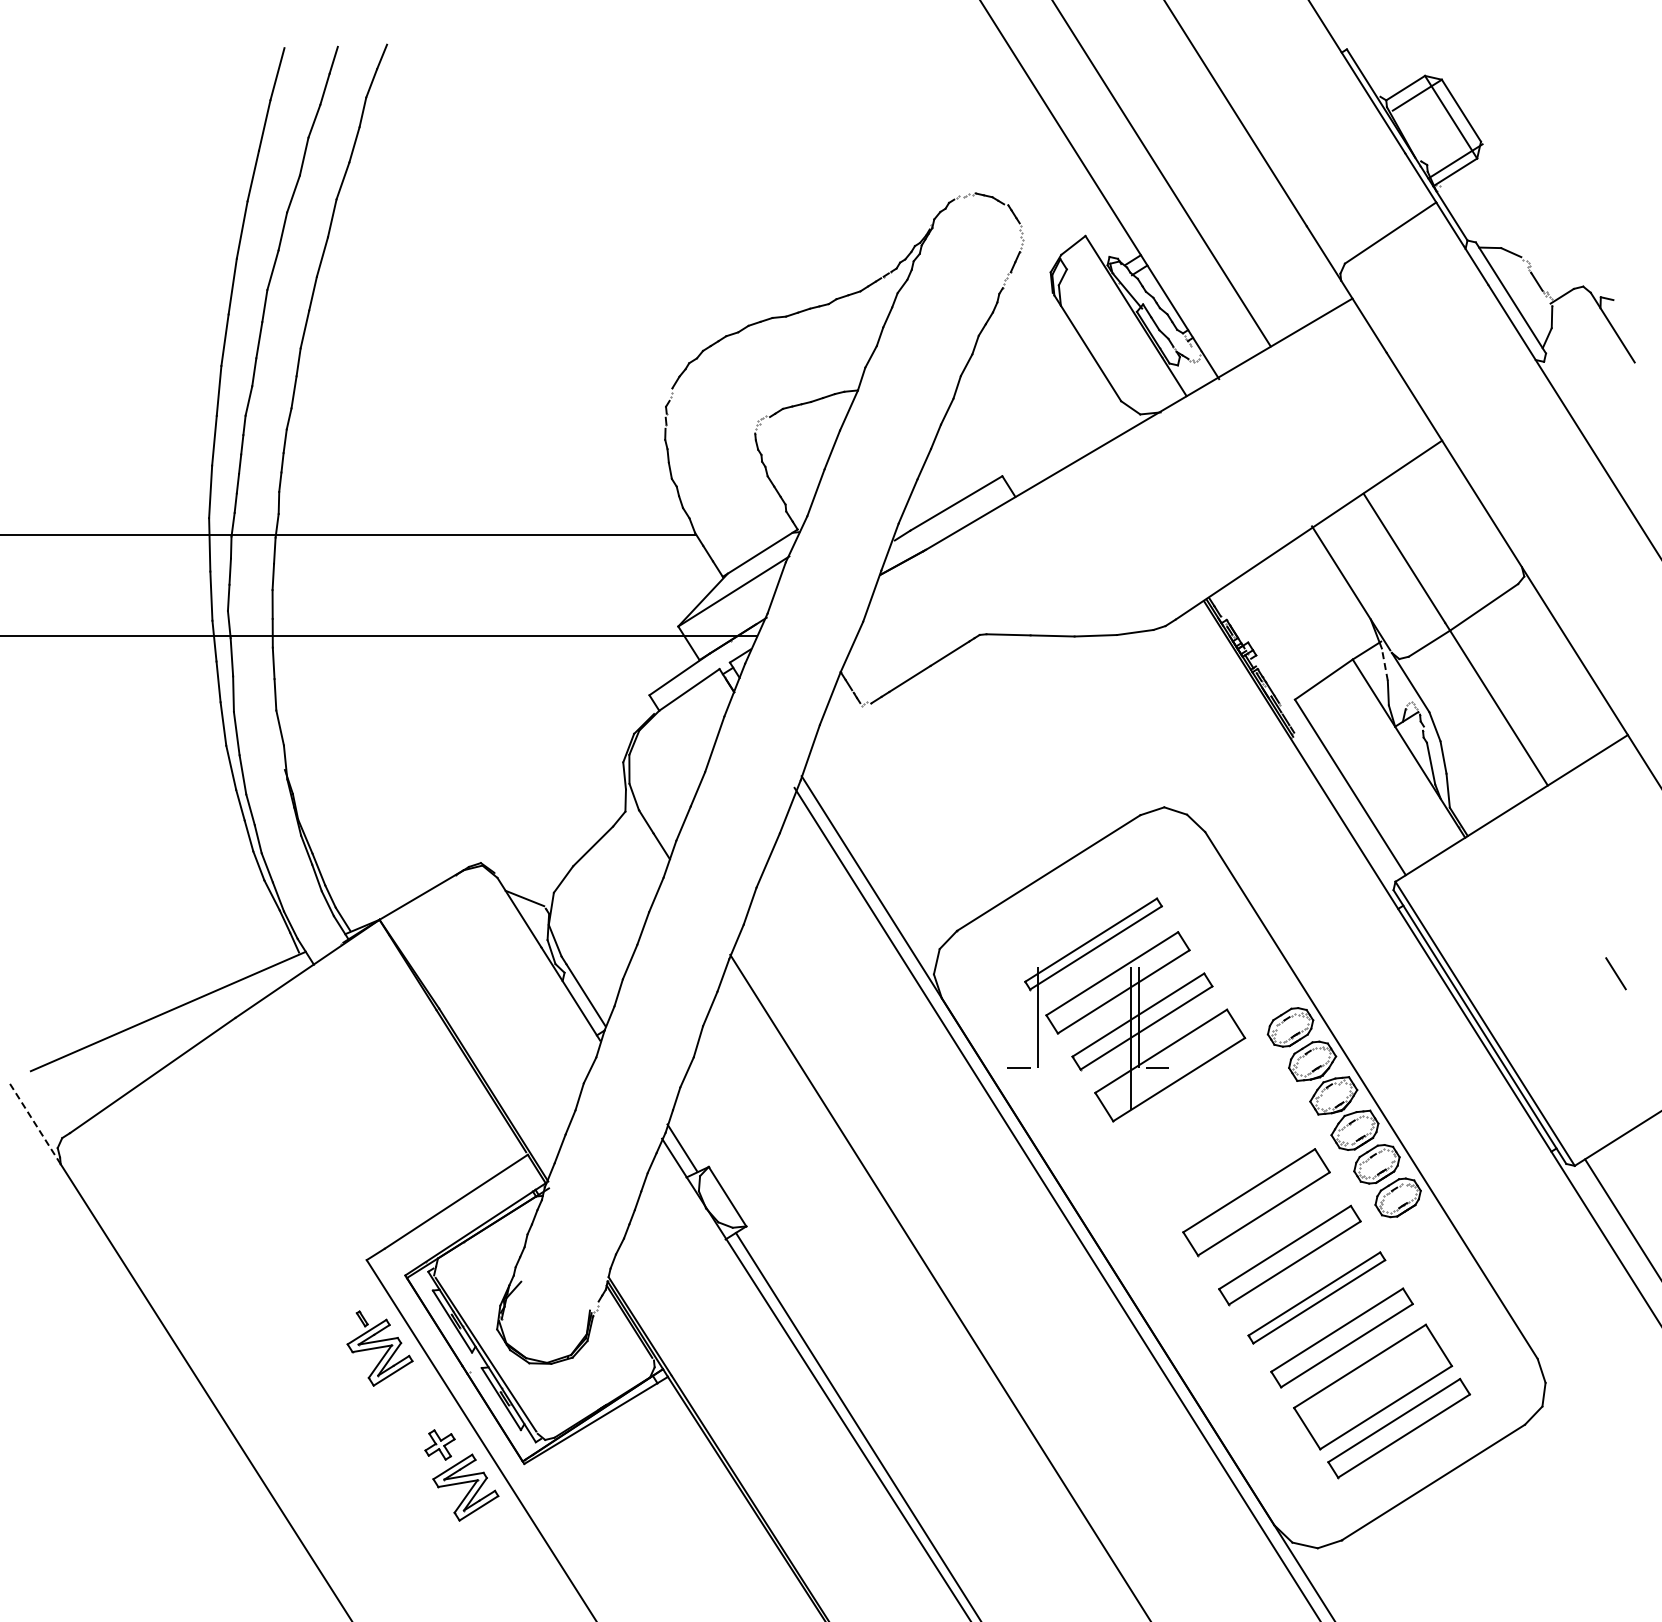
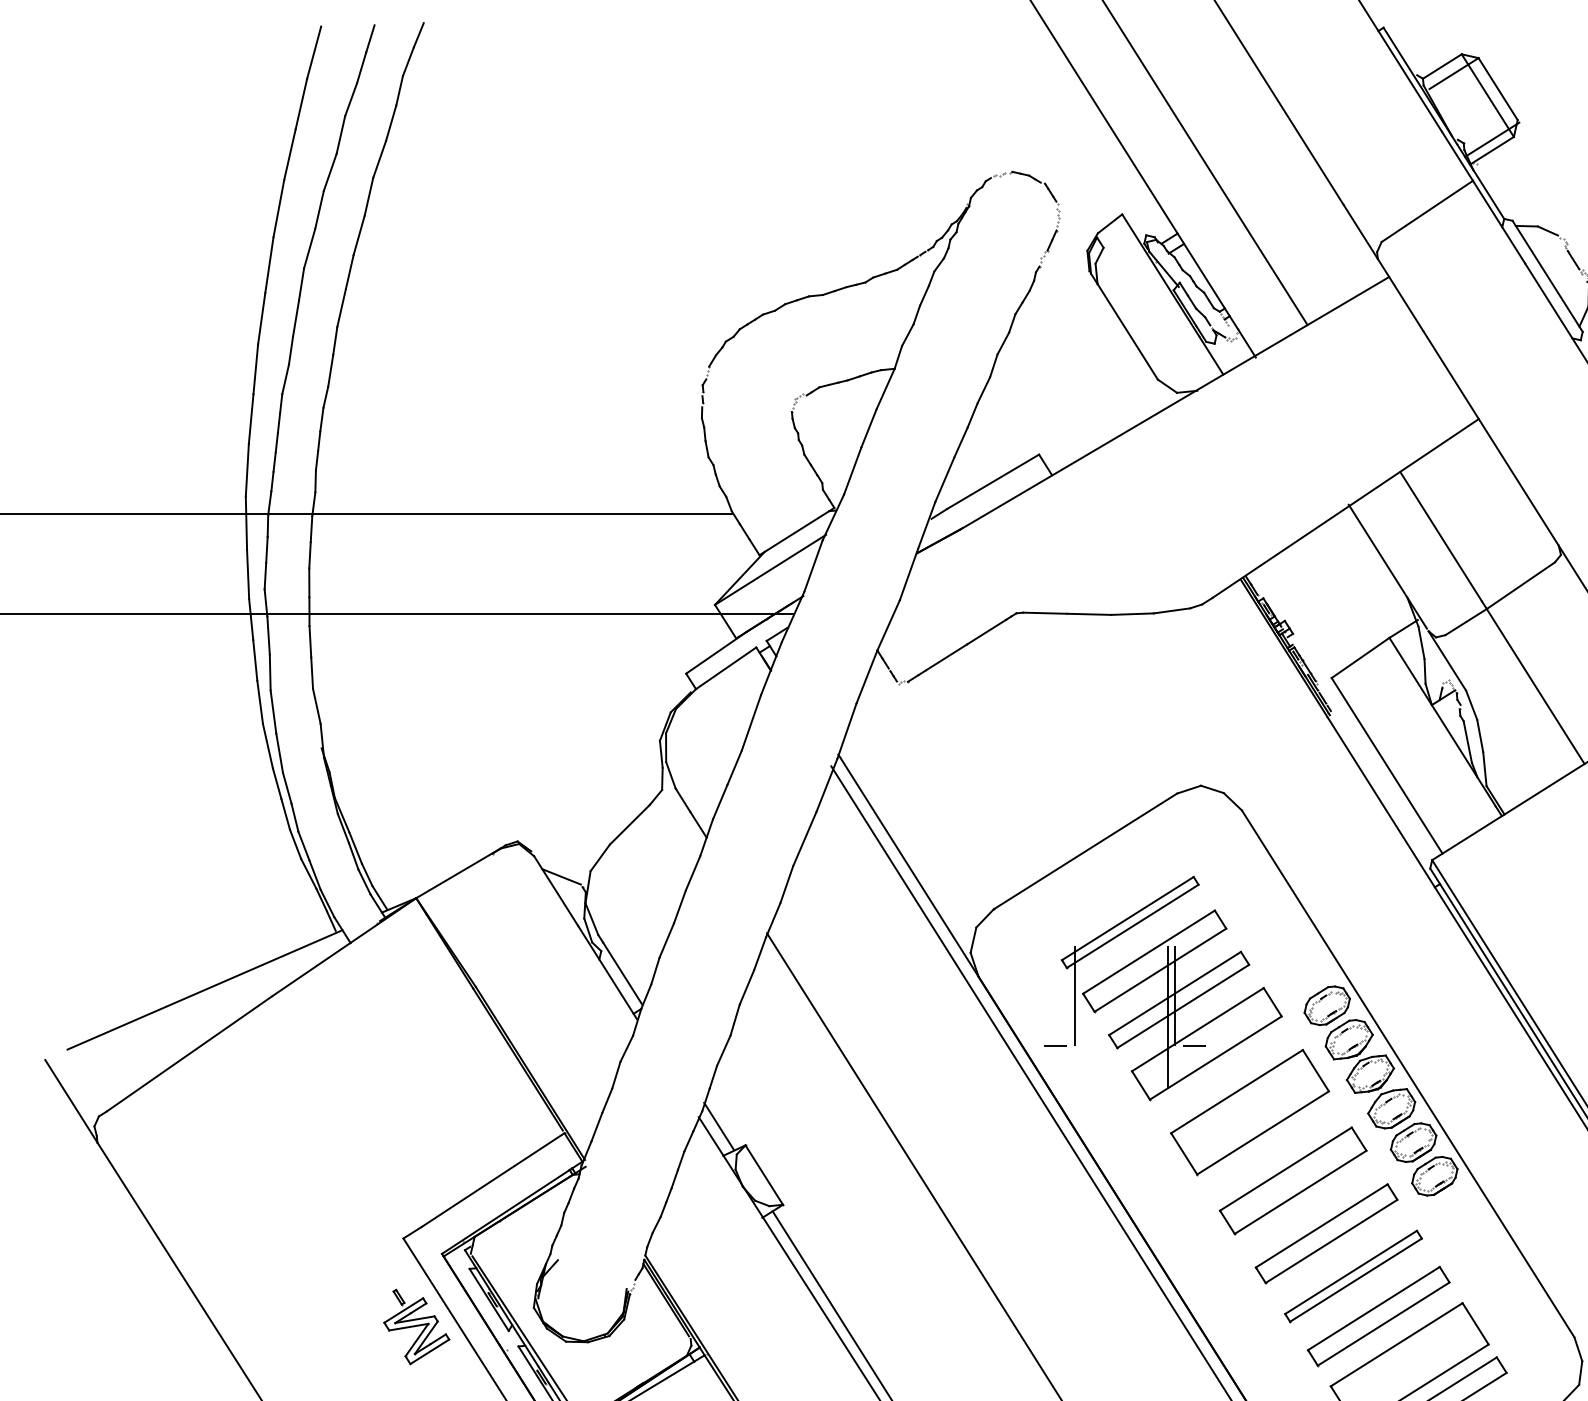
line: (1384, 664) -> (1421, 642), dashed -> solid
line: (34, 1122) -> (71, 1100), dashed -> solid
part: (1213, 1133) -> (1250, 1111), added

